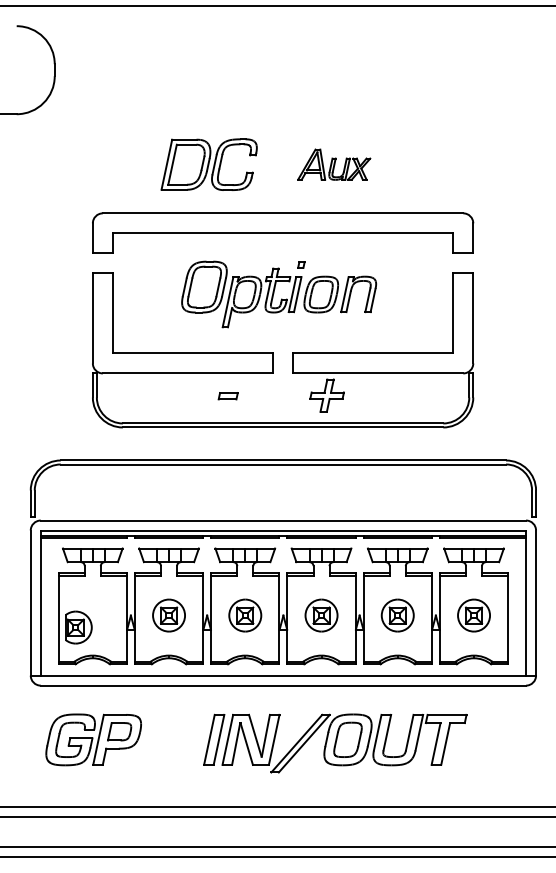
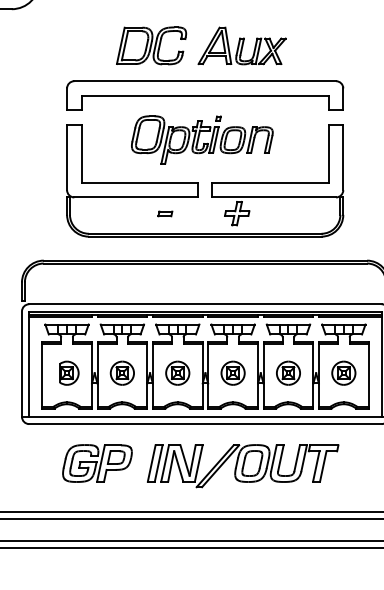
part: (334, 164) -> (242, 45), size x1.67
part: (78, 627) -> (68, 373), moved
part: (93, 739) -> (97, 463), moved

